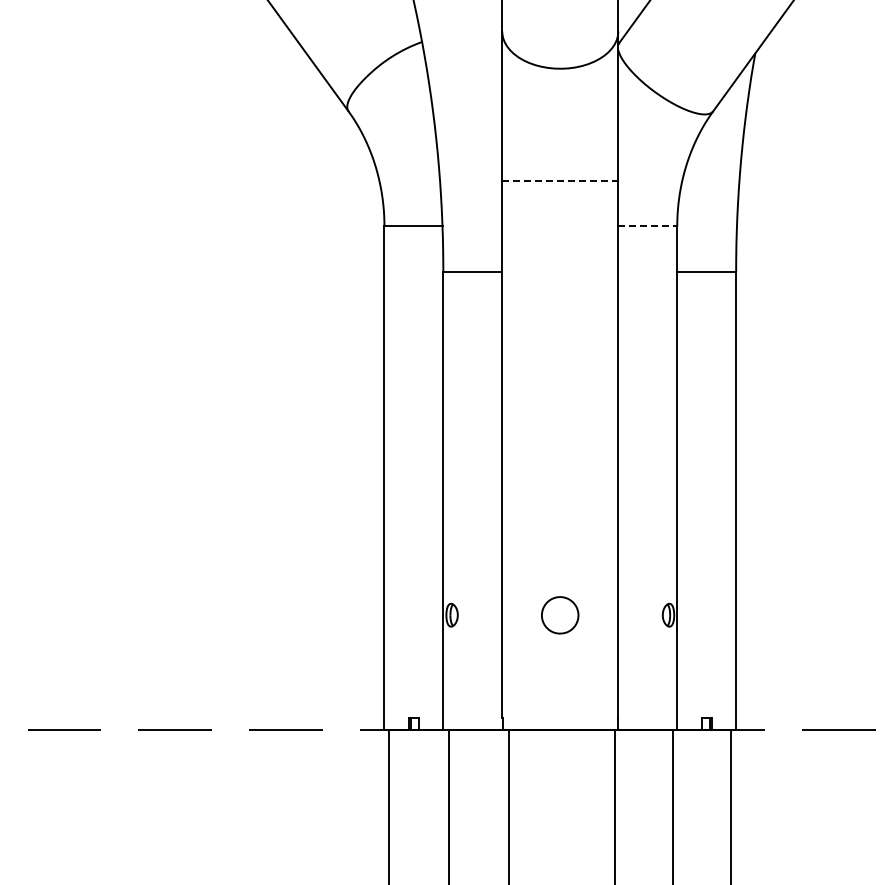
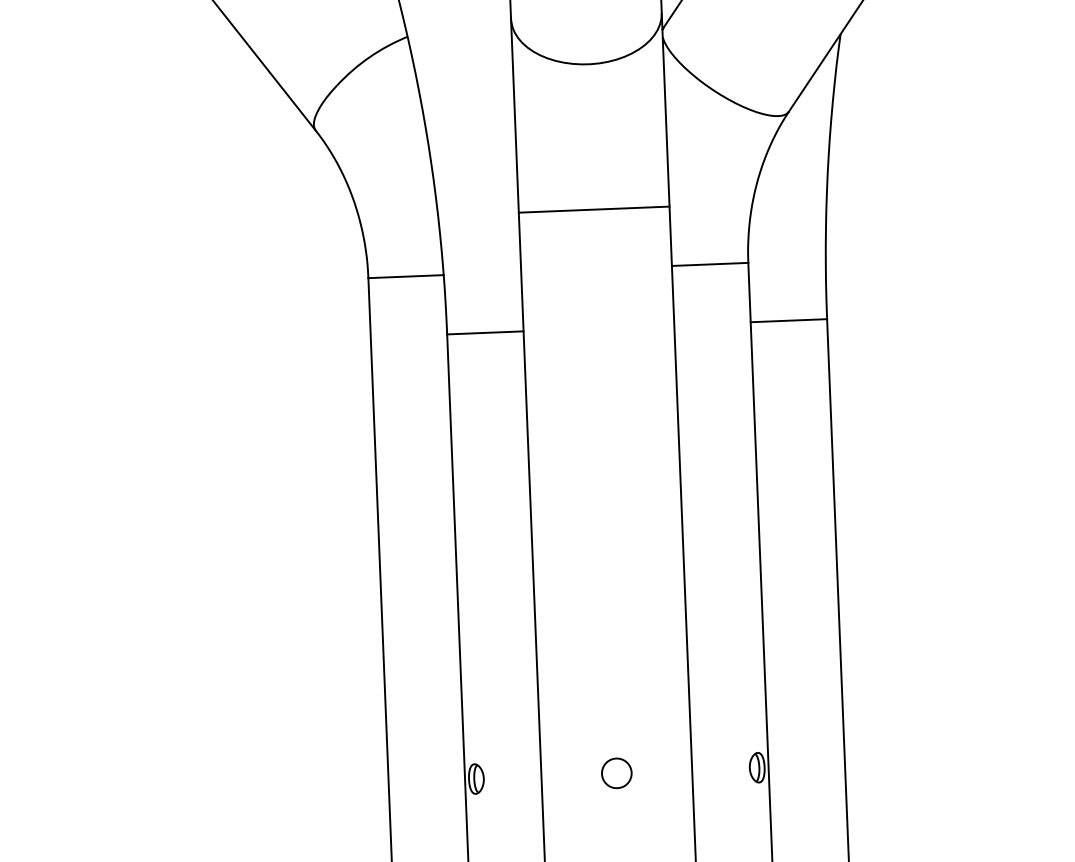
line: (560, 180) -> (594, 209), dashed -> solid
line: (648, 226) -> (711, 264), dashed -> solid
part: (560, 614) -> (617, 772), size x0.62

